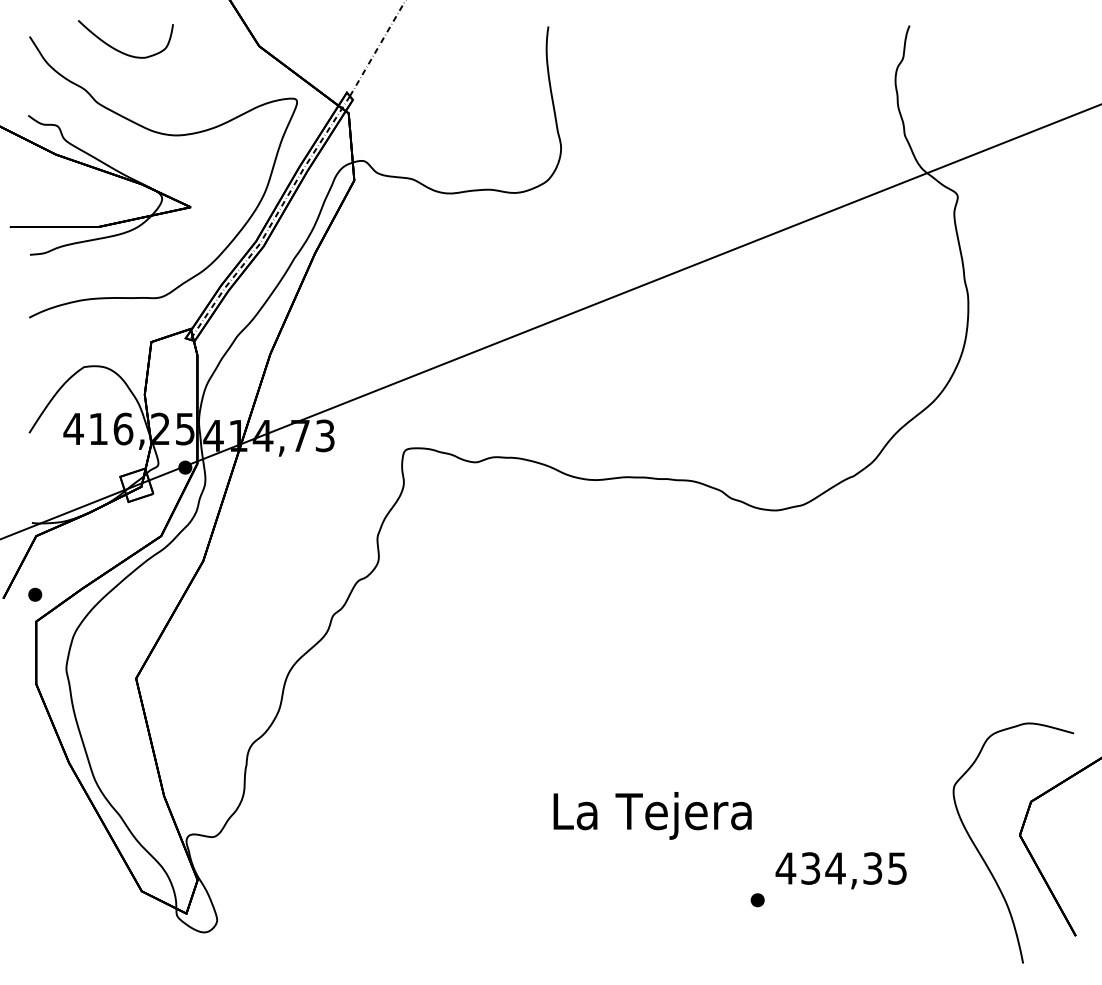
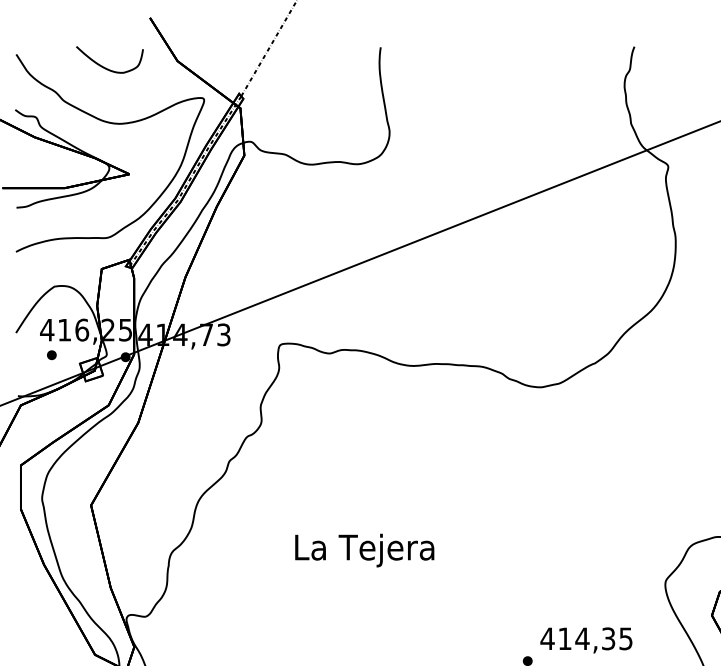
curve: (119, 50) -> (105, 67), moved
part: (35, 594) -> (52, 355), moved
text: (652, 815) -> (364, 550), moved
text: (810, 868) -> (564, 638), 434,35 -> 414,35

